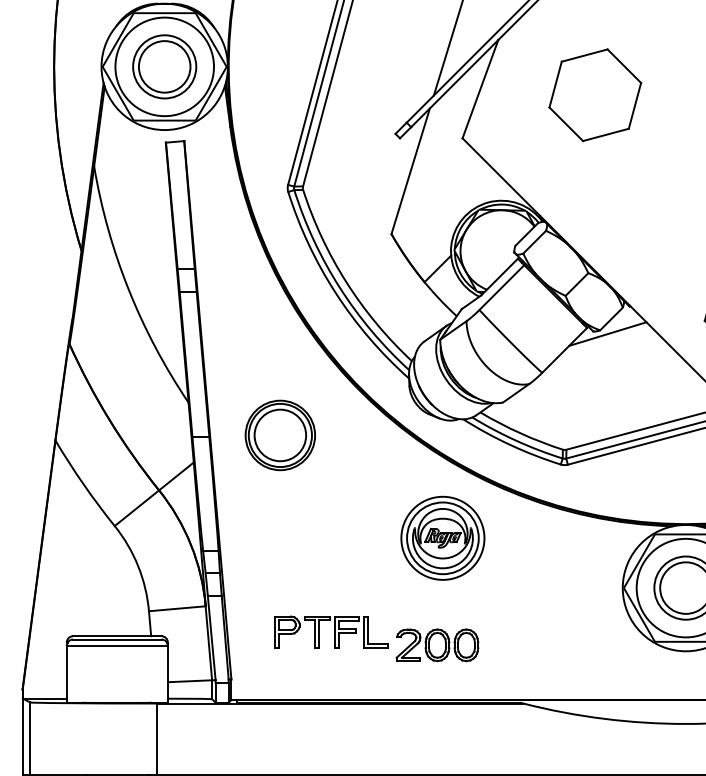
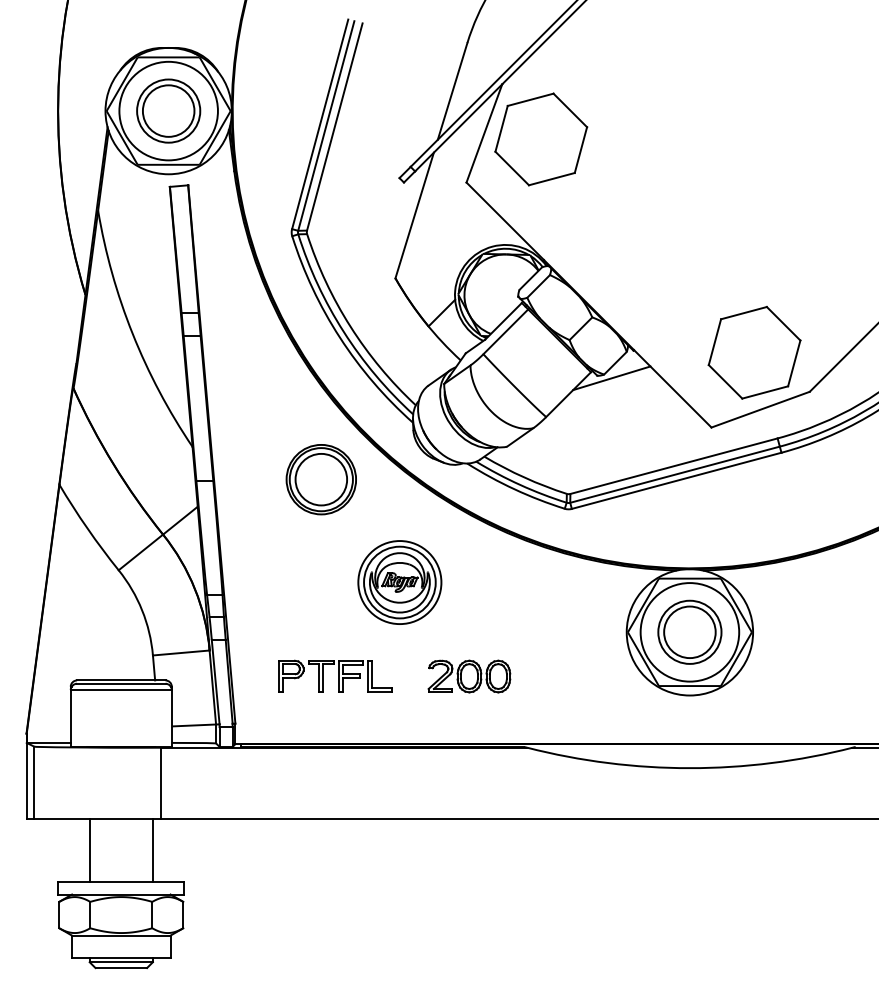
part: (595, 95) -> (541, 139), moved
part: (279, 435) -> (320, 479), moved
part: (442, 538) -> (399, 582), moved
part: (437, 645) -> (469, 676), moved

